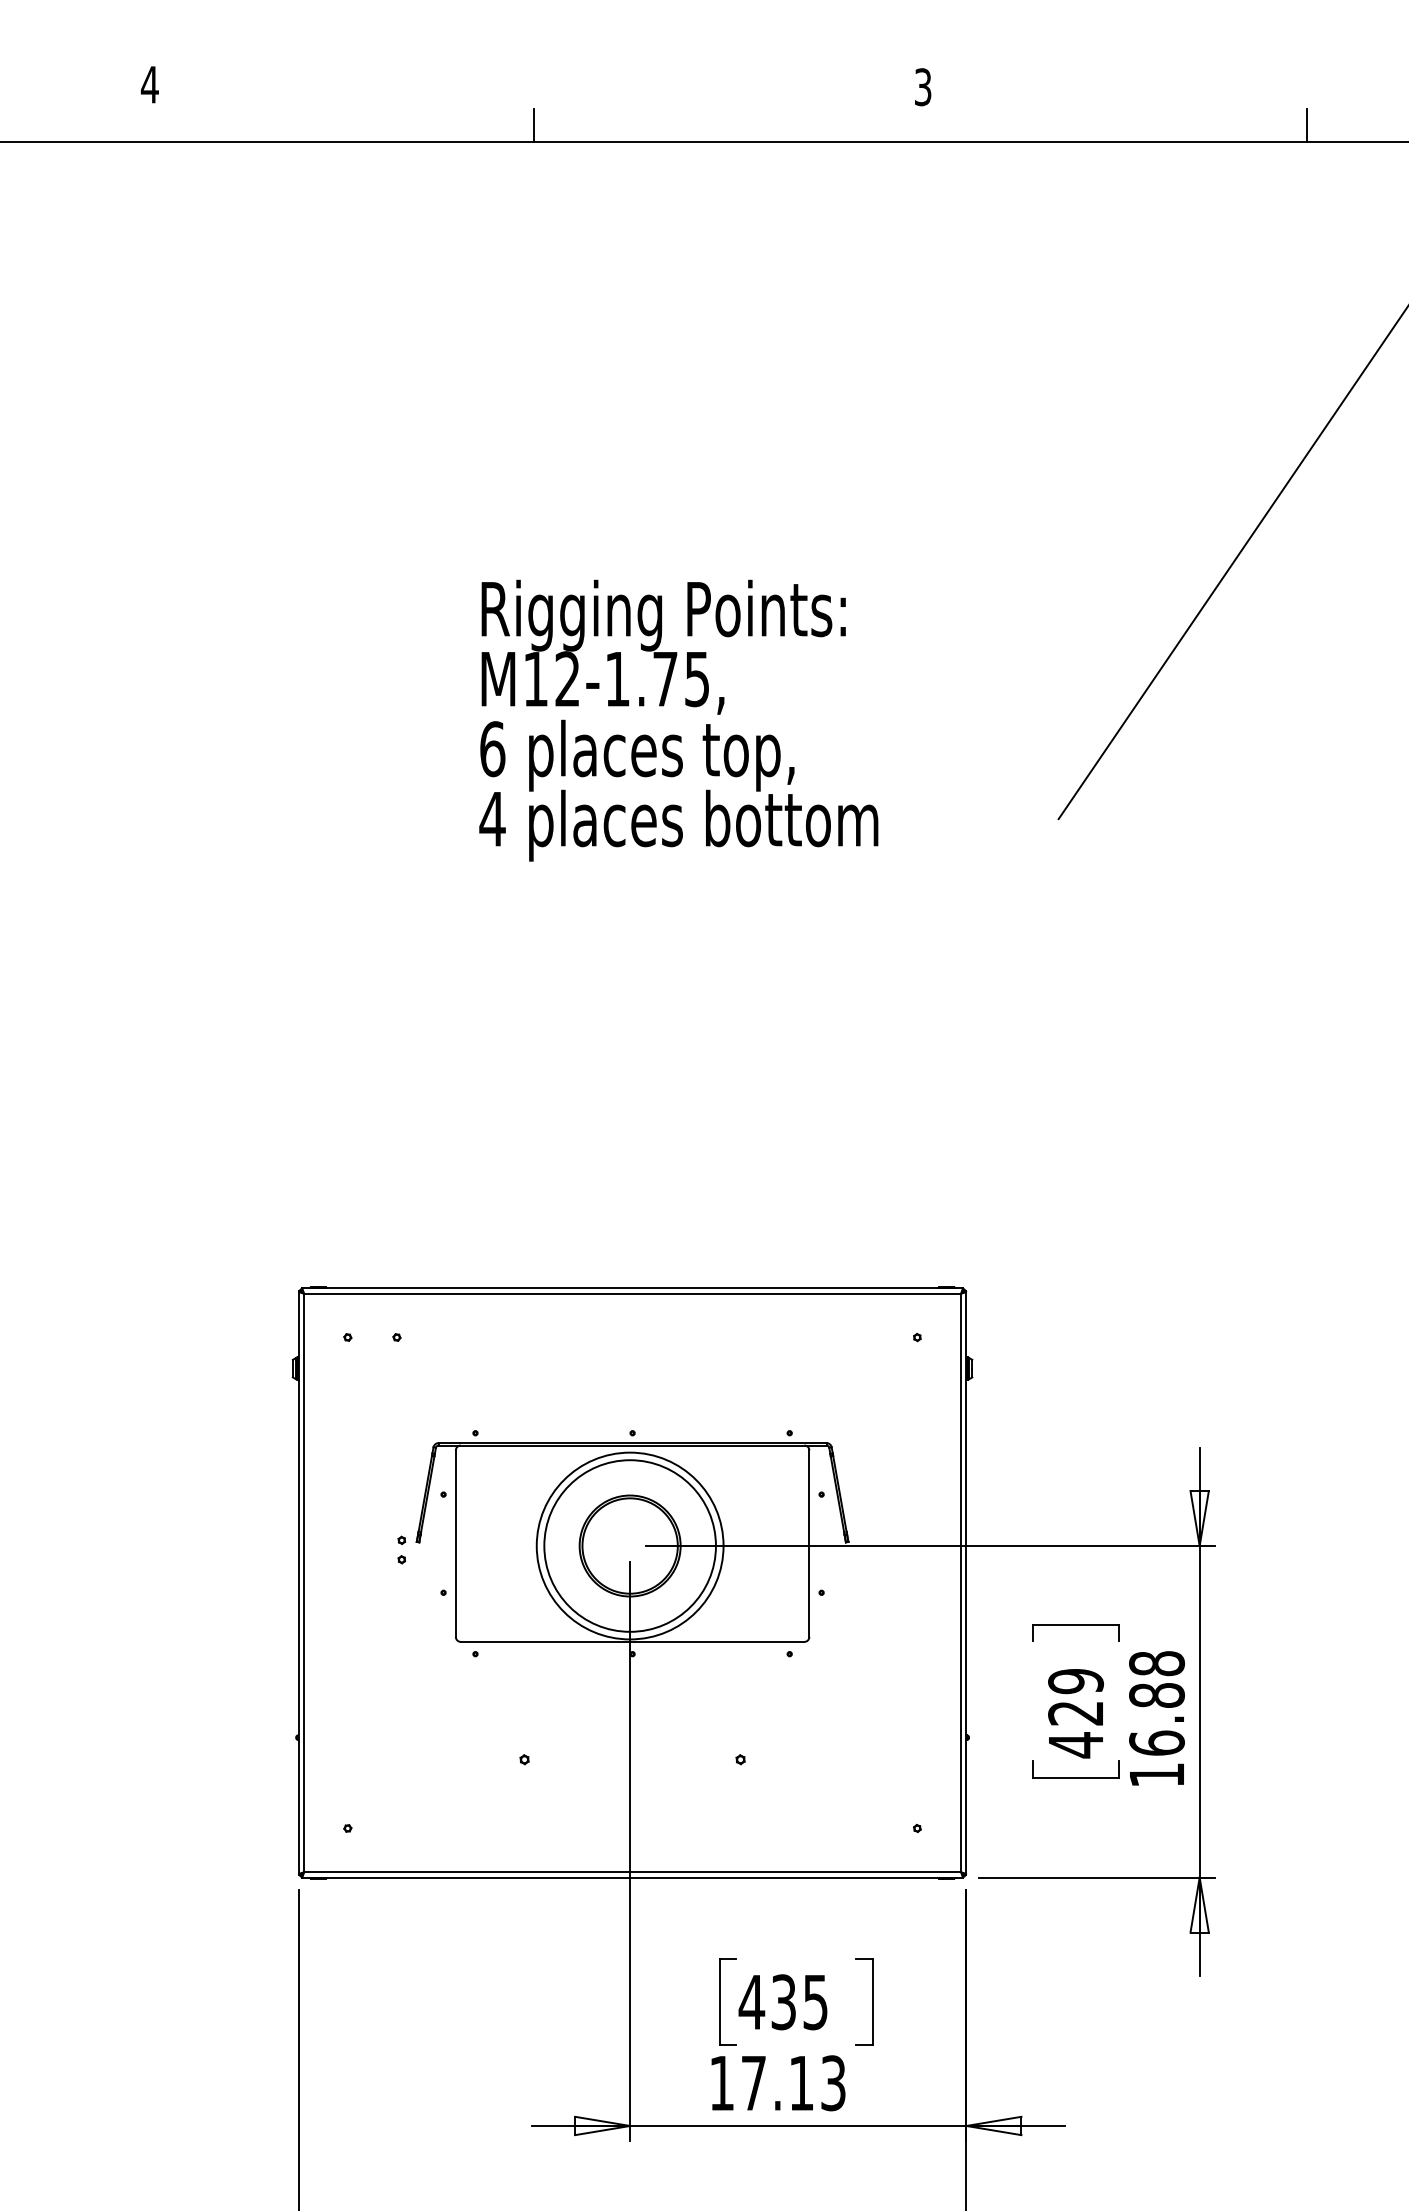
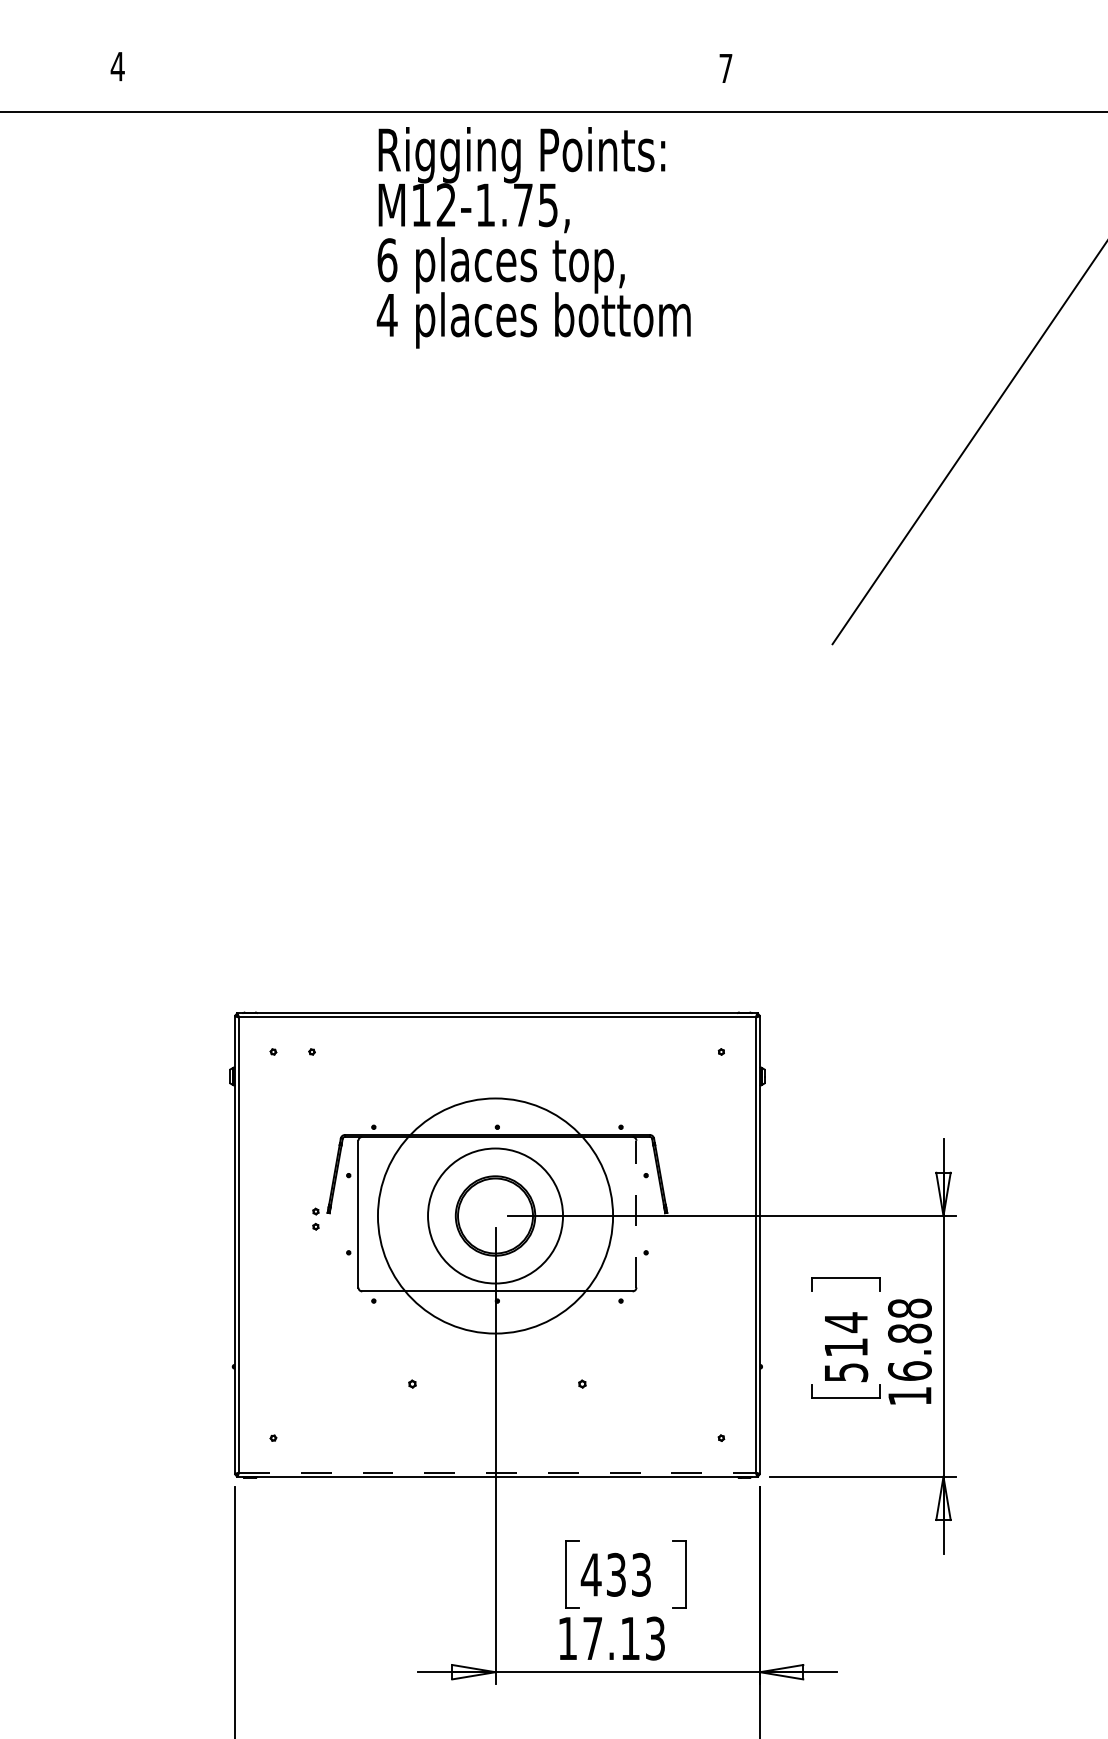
text: (922, 87) -> (725, 68), 3 -> 7
line: (533, 125) -> (419, 98), removed
line: (1307, 125) -> (1028, 98), removed
text: (678, 720) -> (533, 237), moved
line: (809, 1542) -> (636, 1213), solid -> dashed
circle: (630, 1545) -> (495, 1215), size x1.6
text: (1076, 1713) -> (846, 1347), 429 -> 514
line: (632, 1872) -> (497, 1472), solid -> dashed
text: (815, 2001) -> (641, 1574), 435 -> 433

